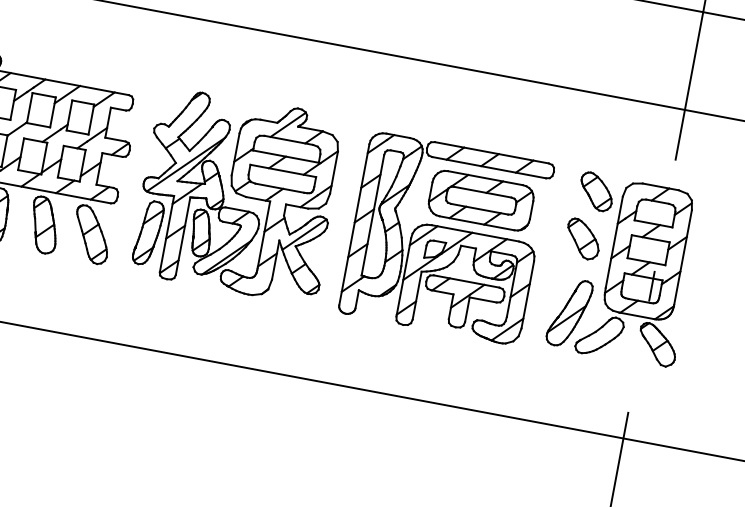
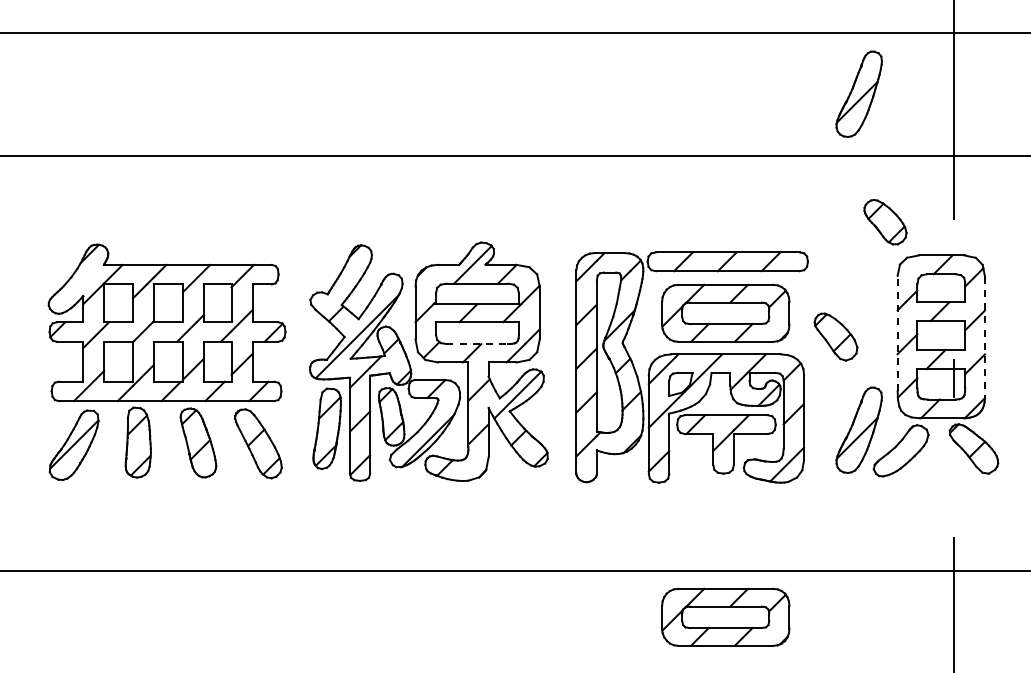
part: (618, 46) -> (858, 93), added
line: (280, 188) -> (477, 344), solid -> dashed
part: (596, 192) -> (885, 222), moved
part: (582, 238) -> (835, 336), moved
line: (614, 242) -> (897, 333), solid -> dashed
line: (682, 257) -> (984, 336), solid -> dashed
part: (436, 440) -> (725, 616), added

